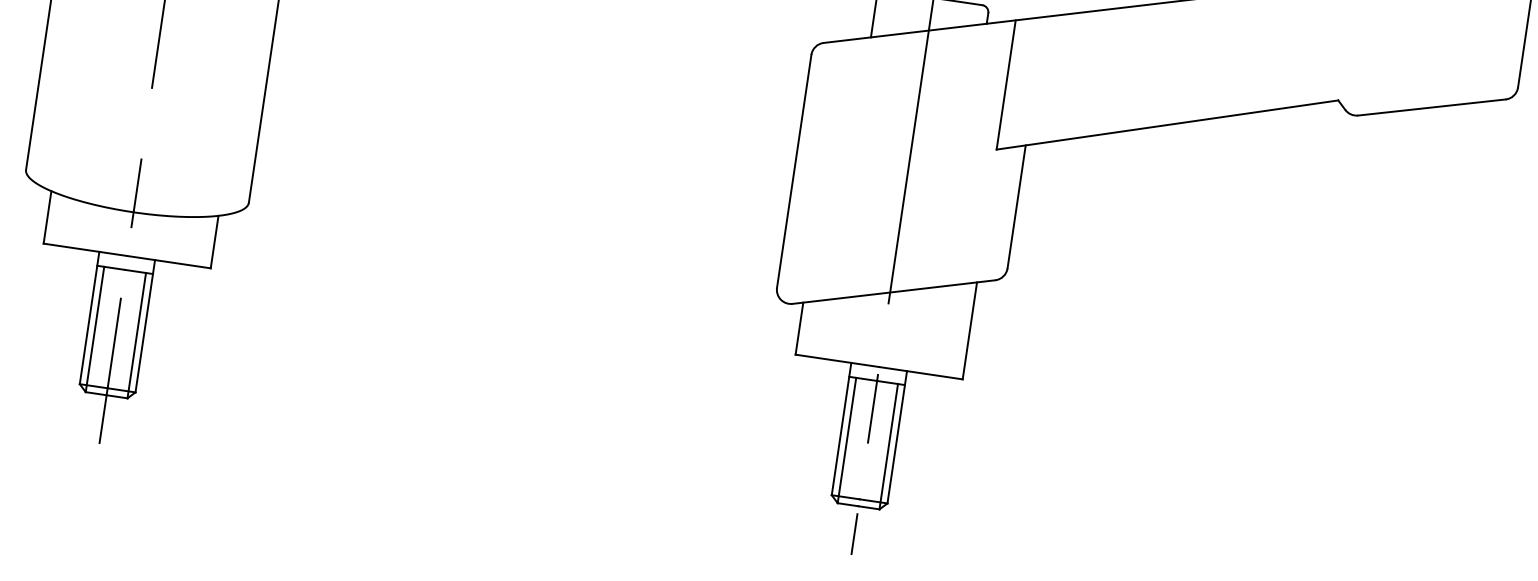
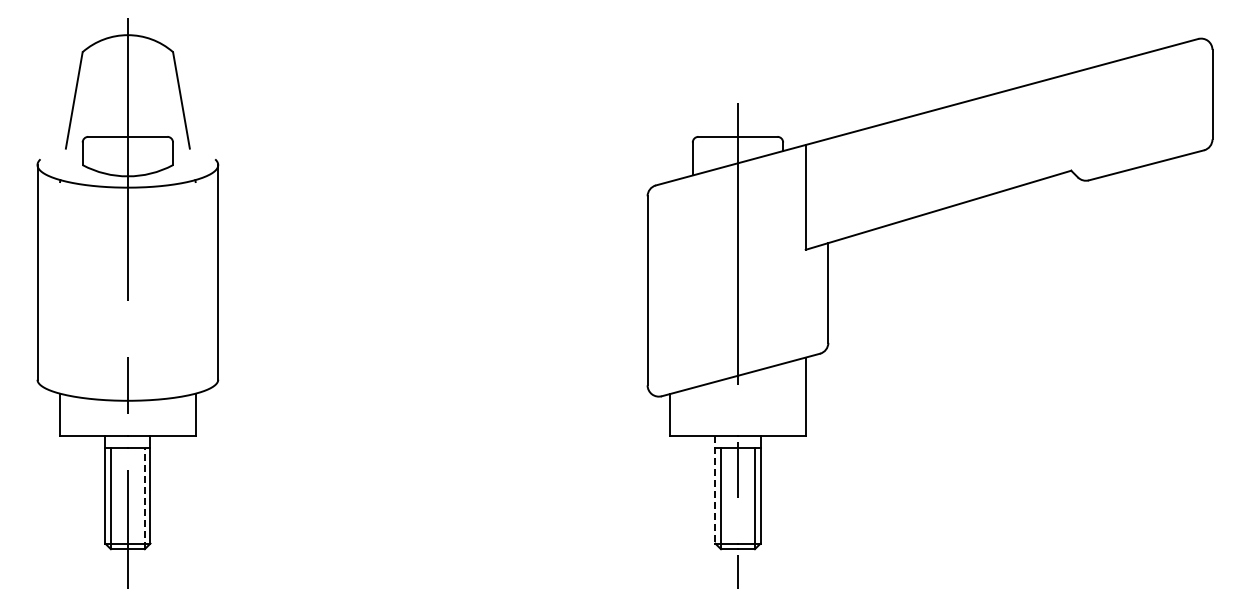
line: (136, 335) -> (144, 498), solid -> dashed
line: (841, 428) -> (715, 489), solid -> dashed

